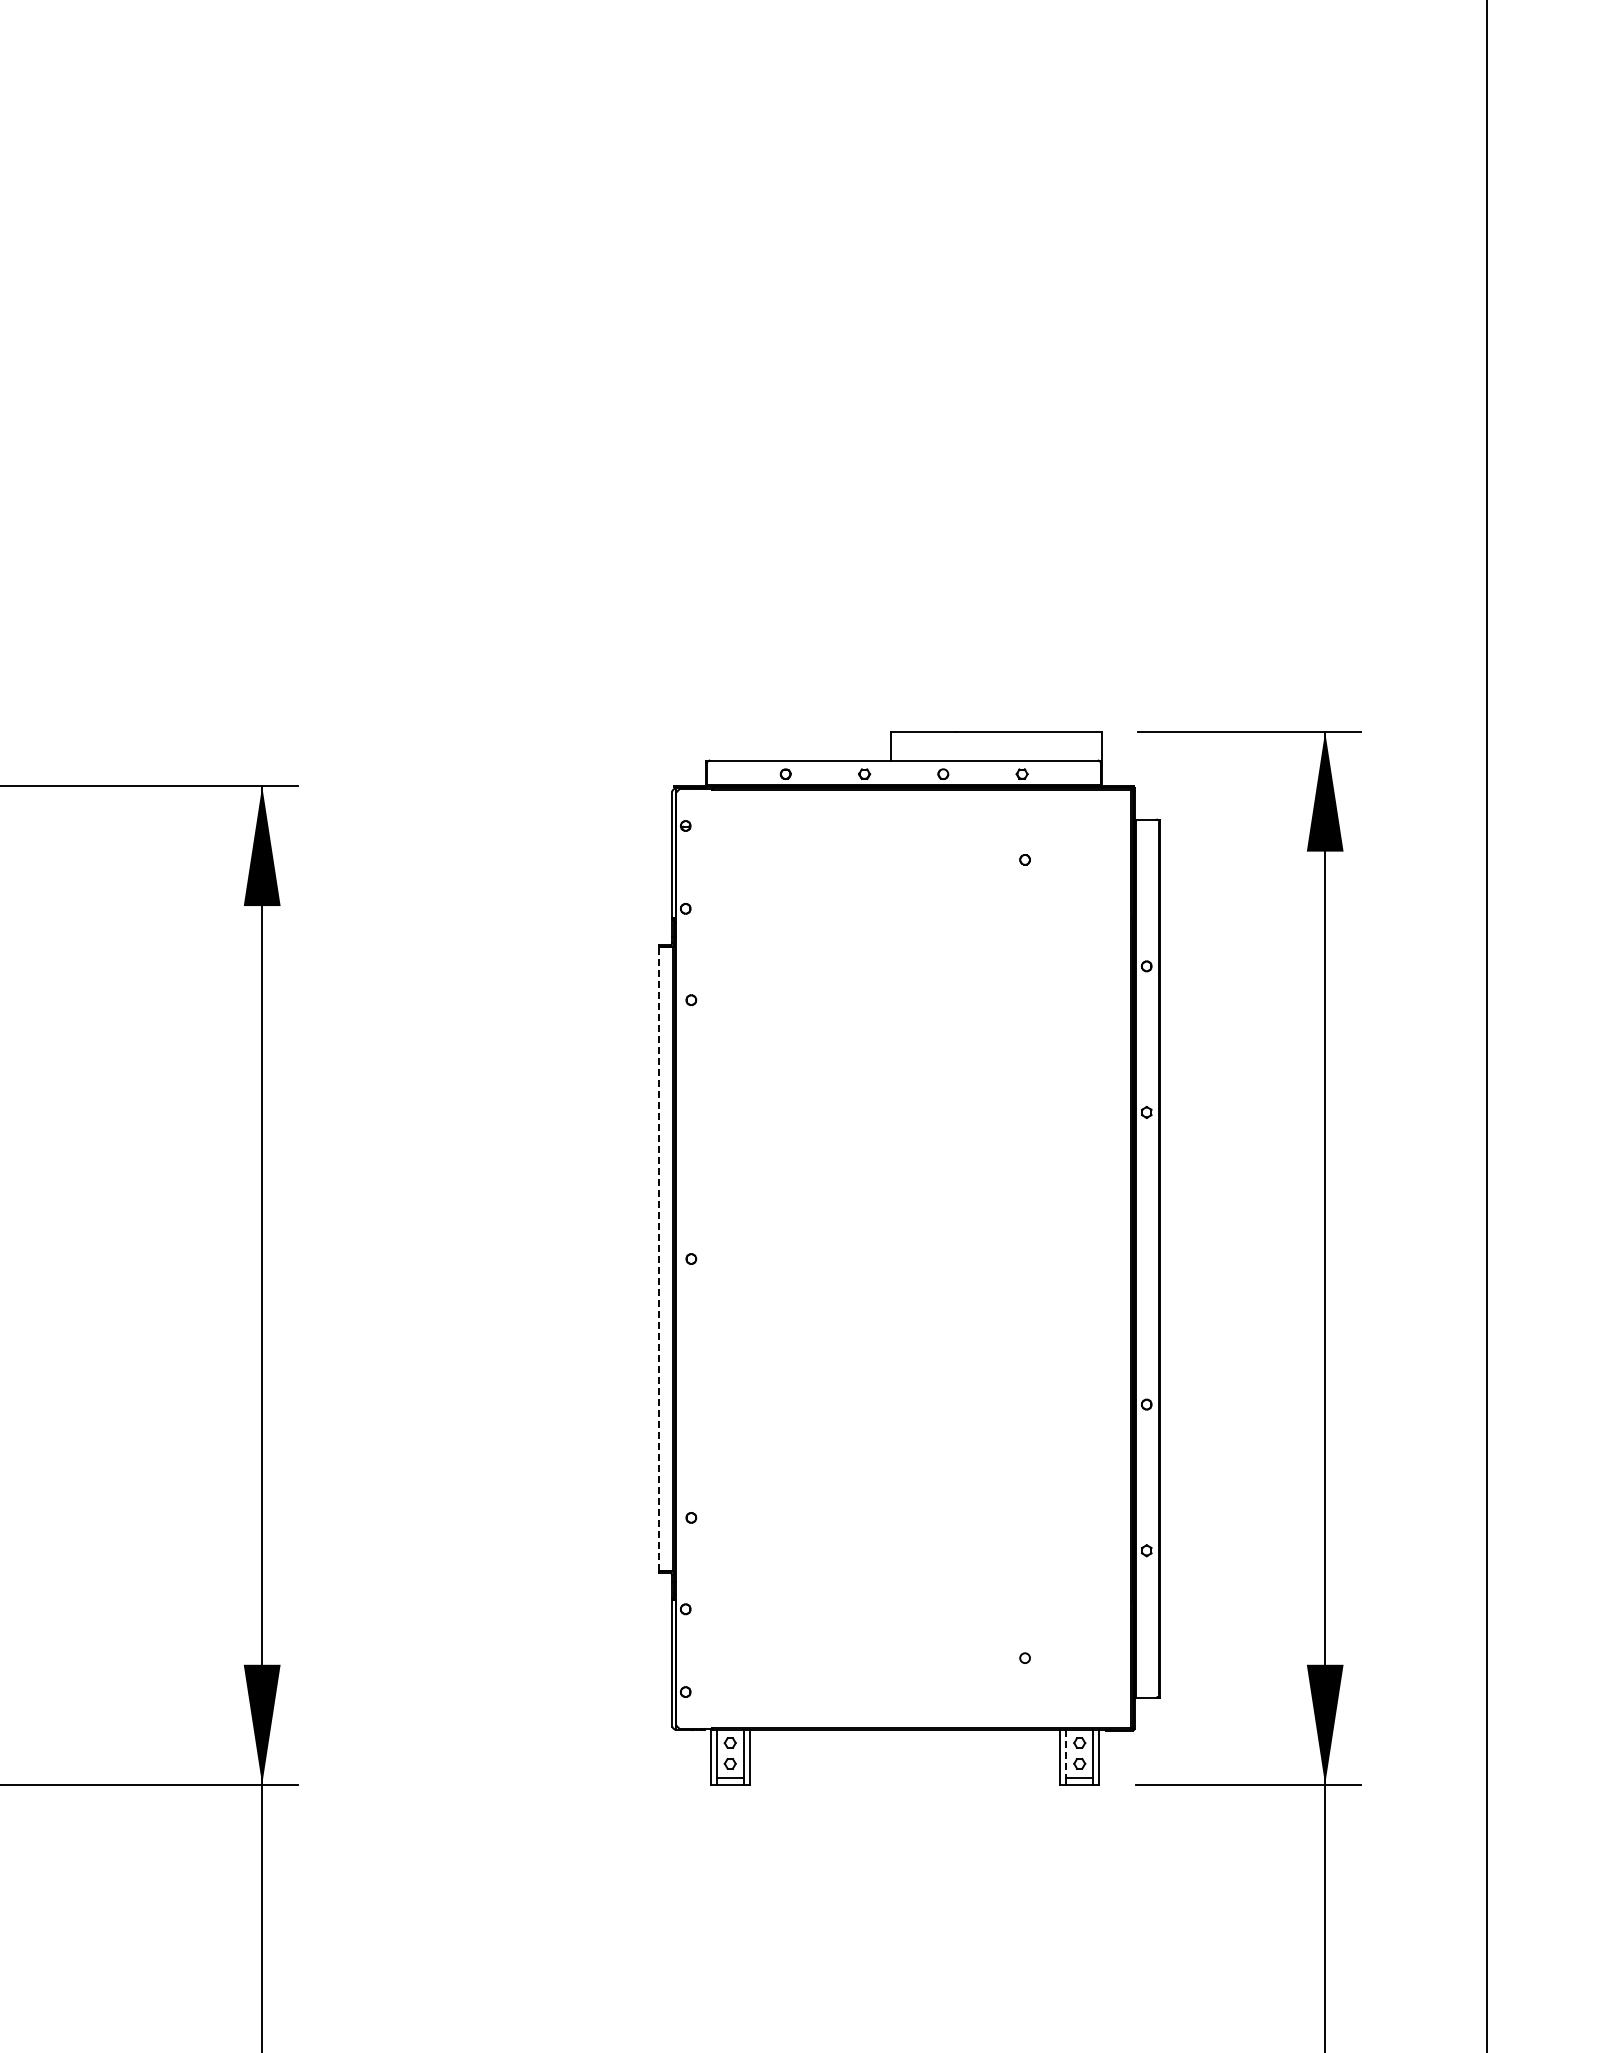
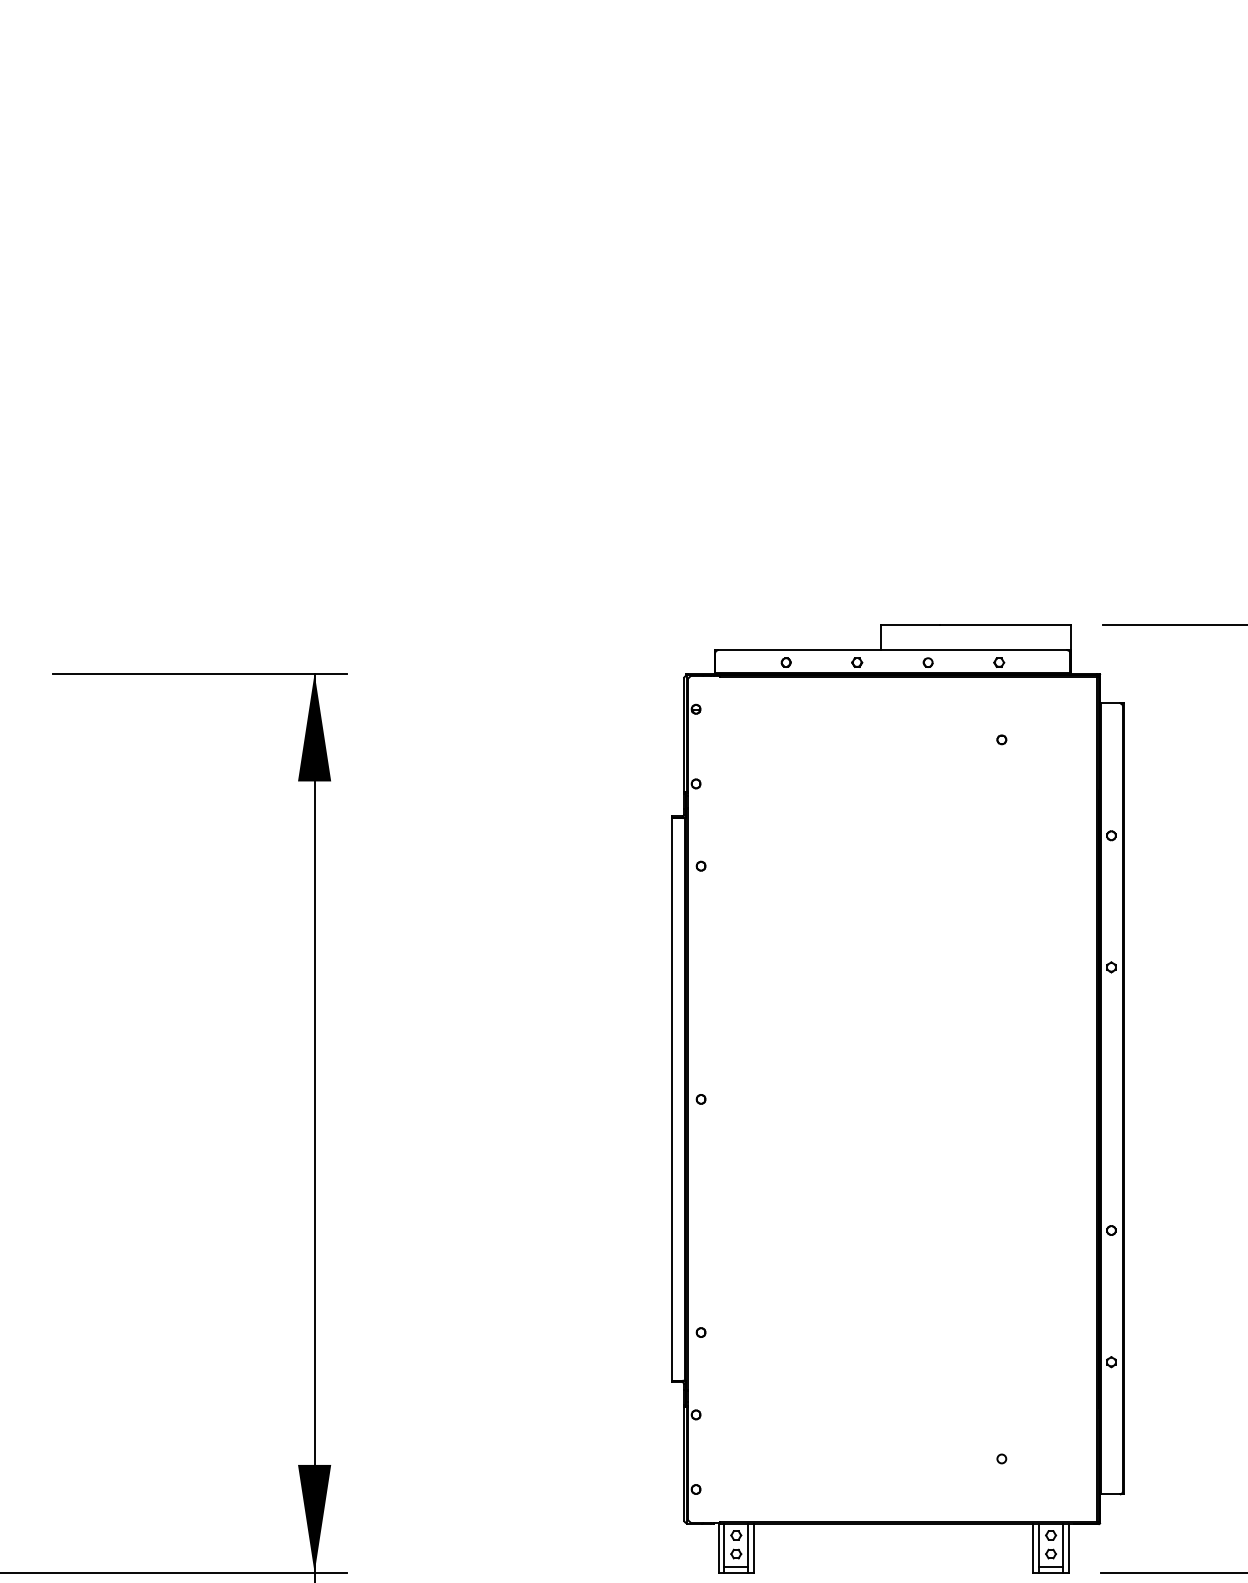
line: (658, 1258) -> (671, 1098), dashed -> solid
line: (1066, 1754) -> (1039, 1545), dashed -> solid

